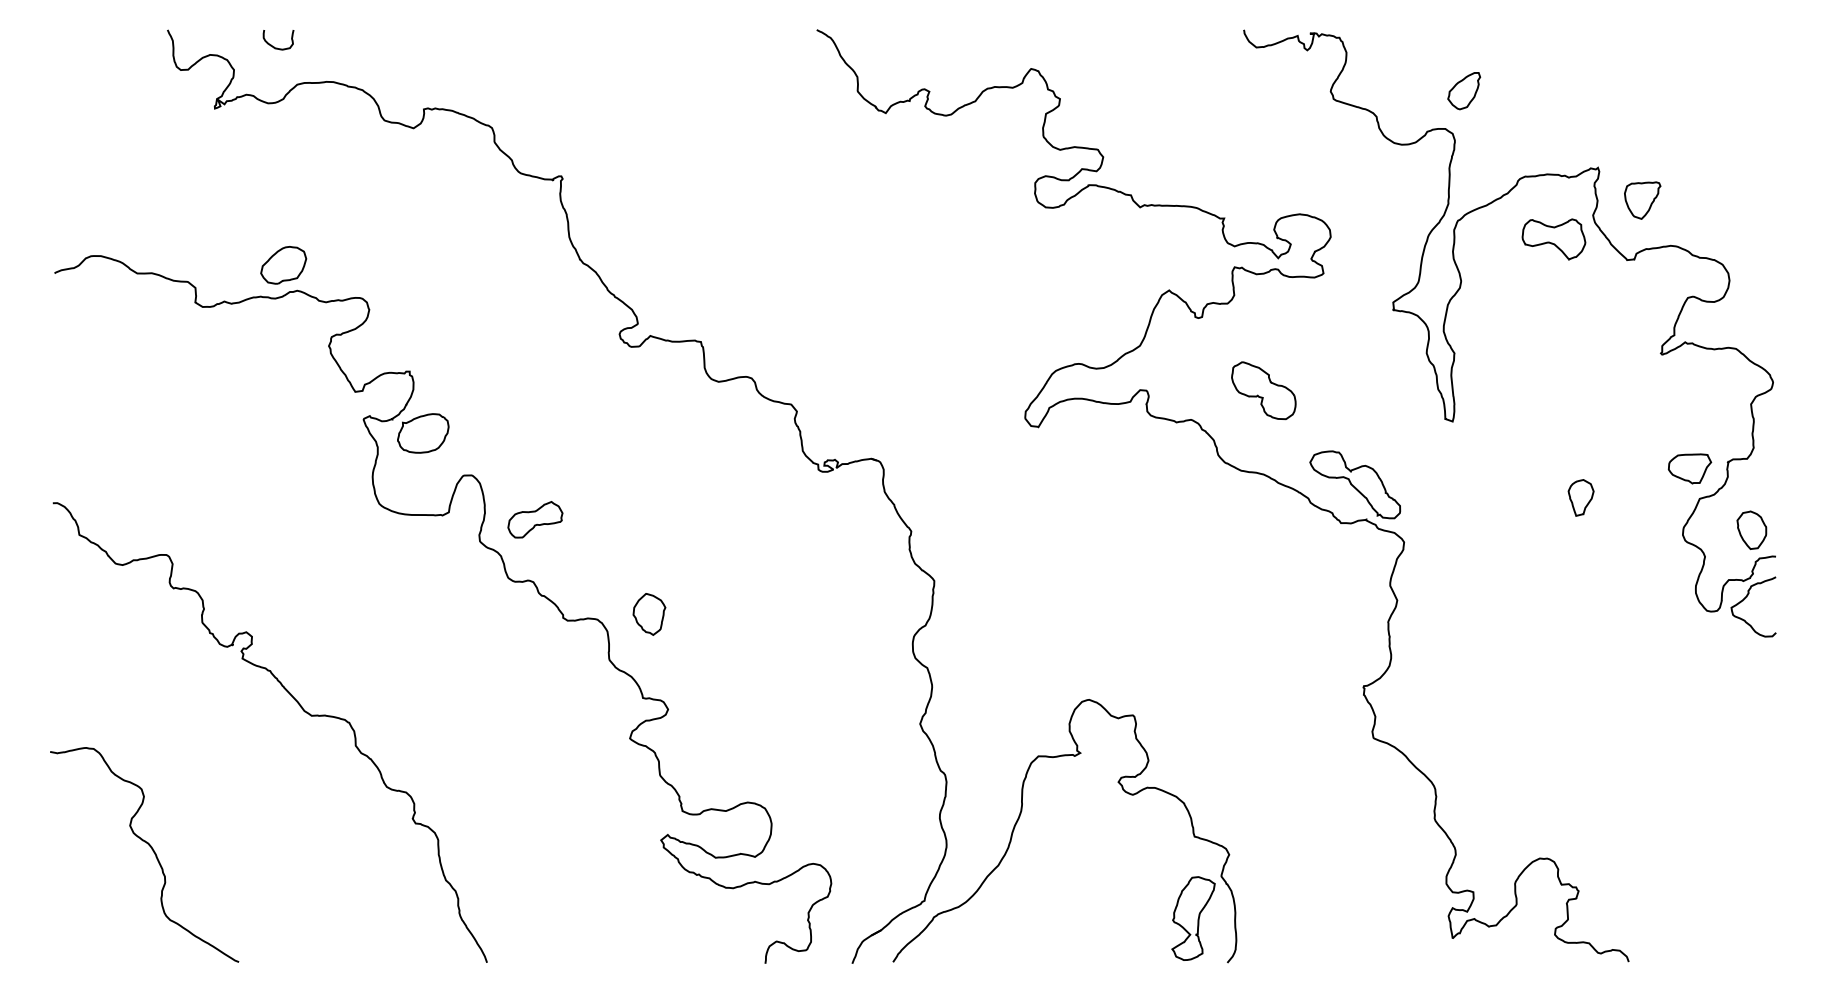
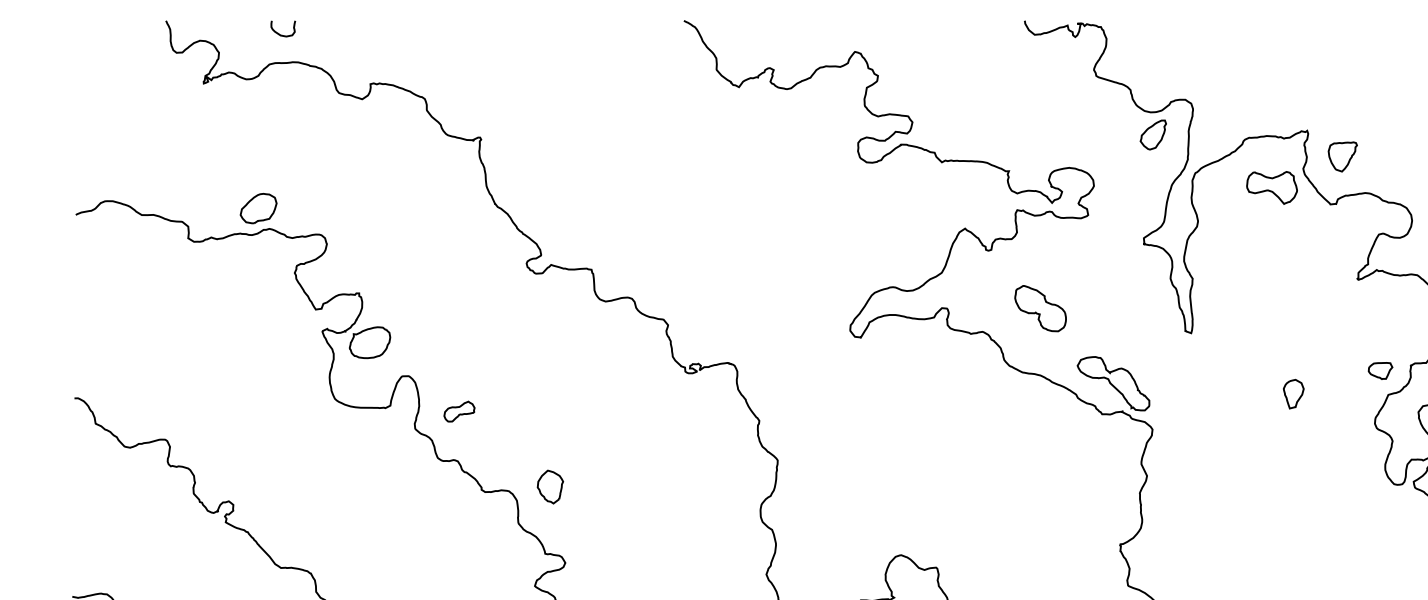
curve: (277, 47) -> (282, 34), moved
part: (1464, 91) -> (1153, 135), moved
part: (1689, 468) -> (1380, 370), size x0.7
part: (535, 519) -> (459, 411), size x0.7

